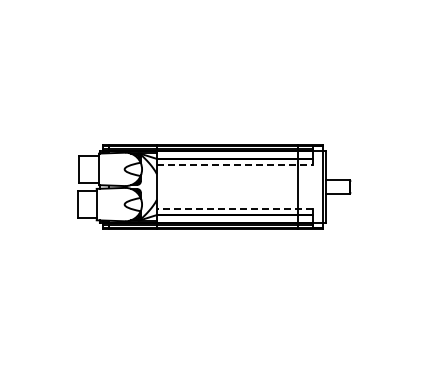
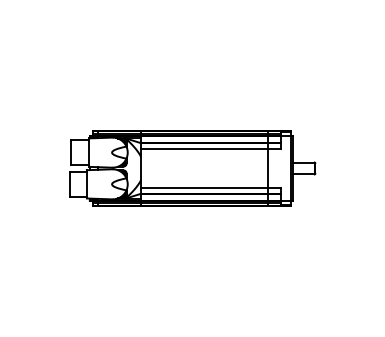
line: (234, 165) -> (210, 149), dashed -> solid
line: (234, 208) -> (210, 187), dashed -> solid

